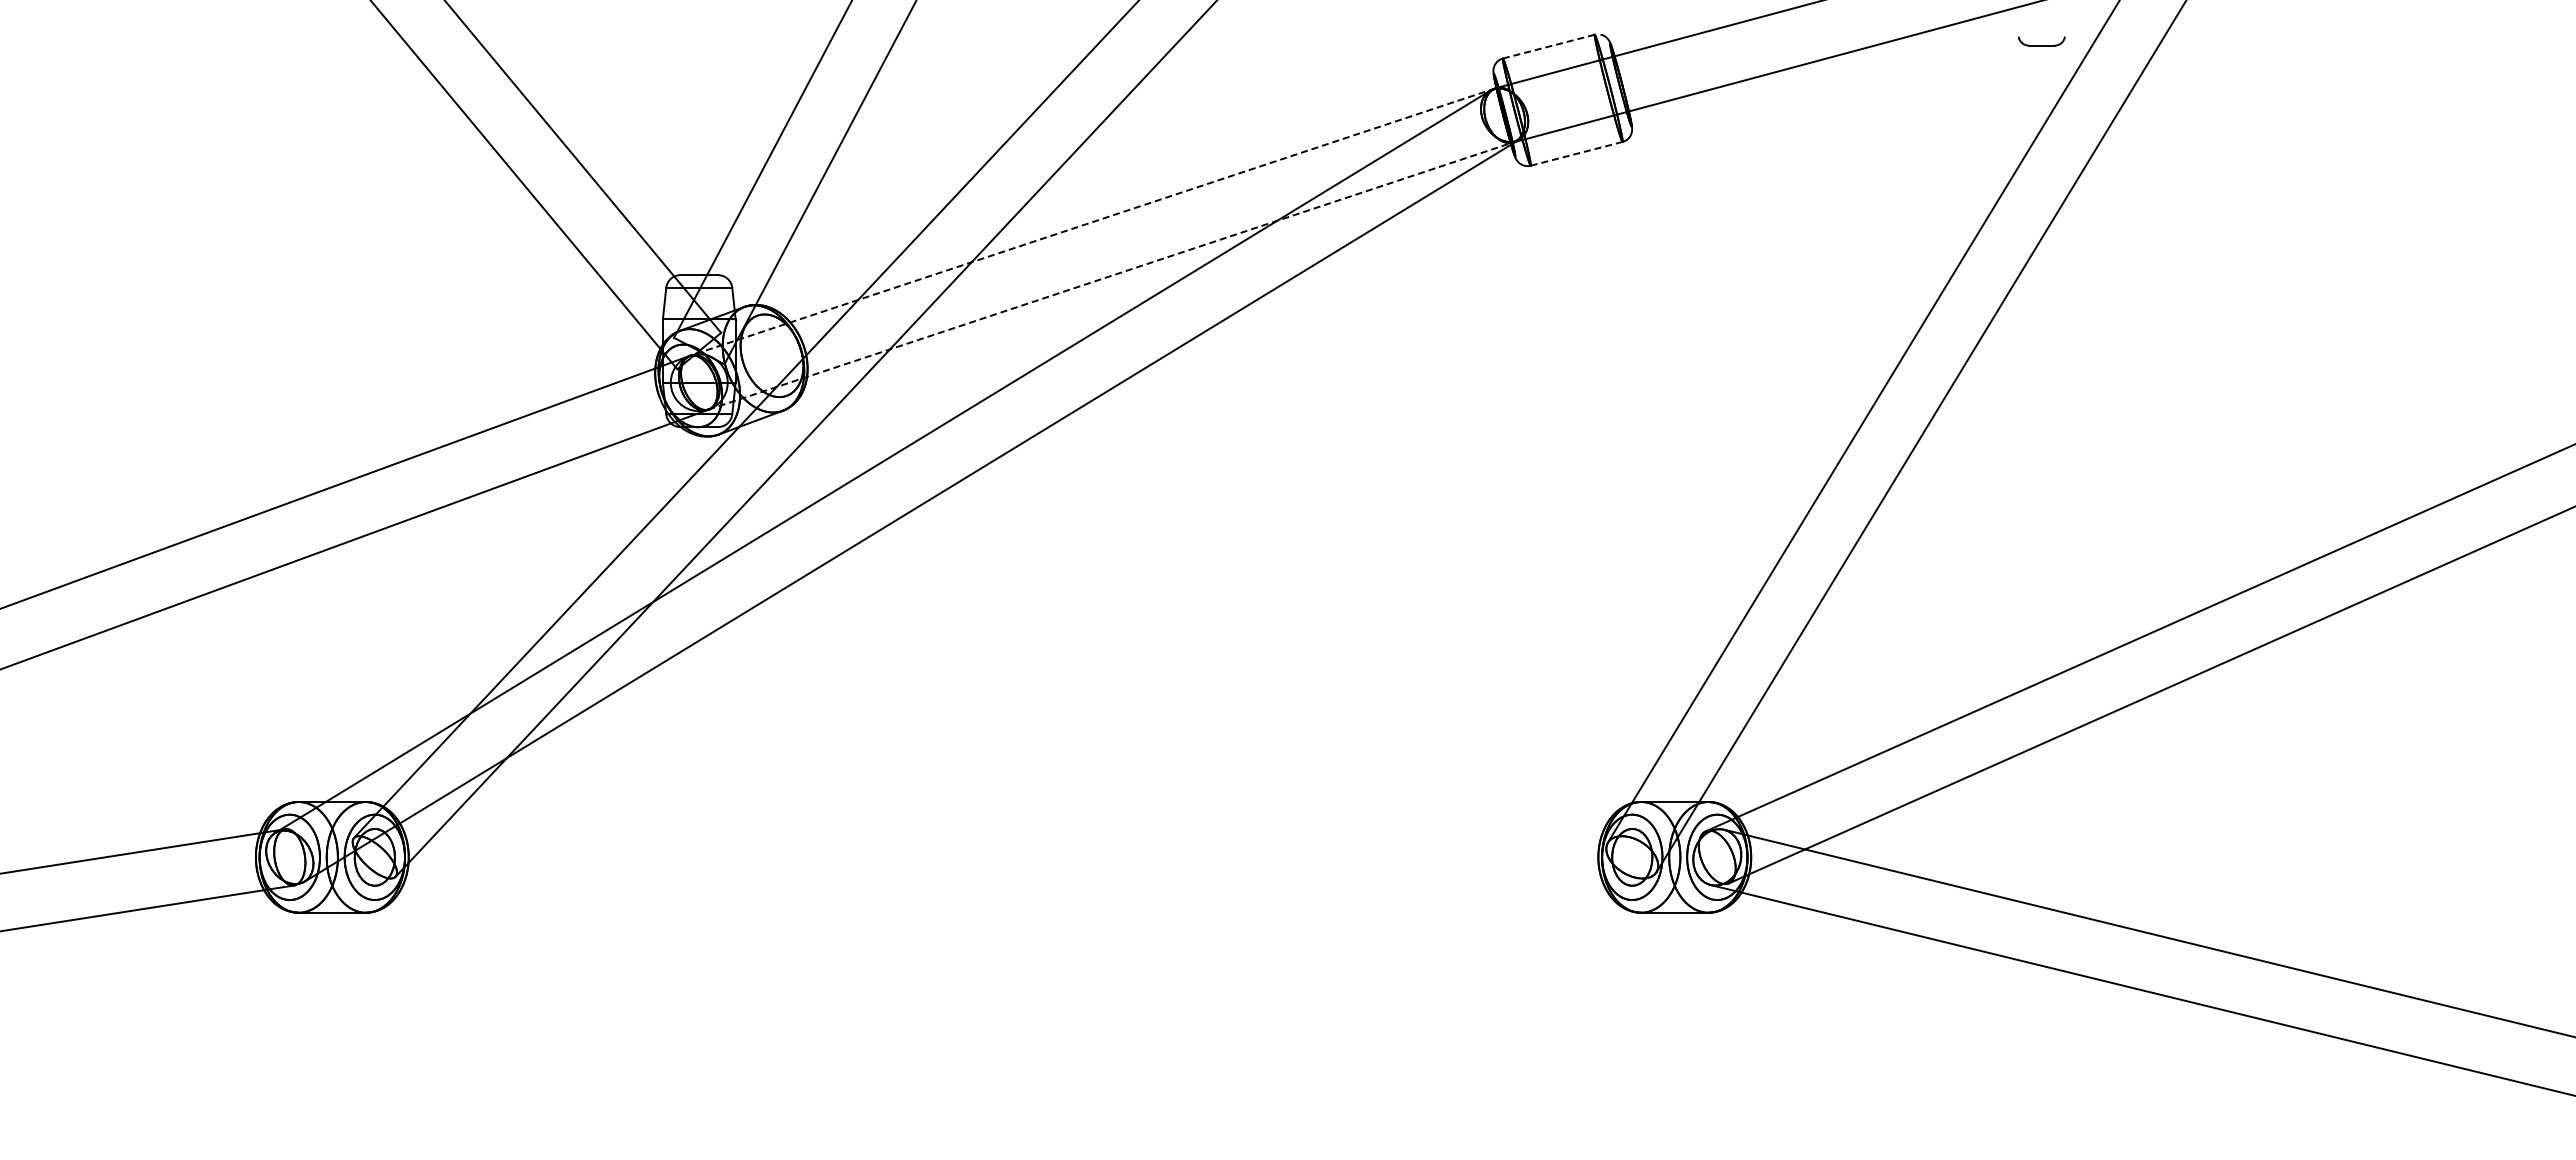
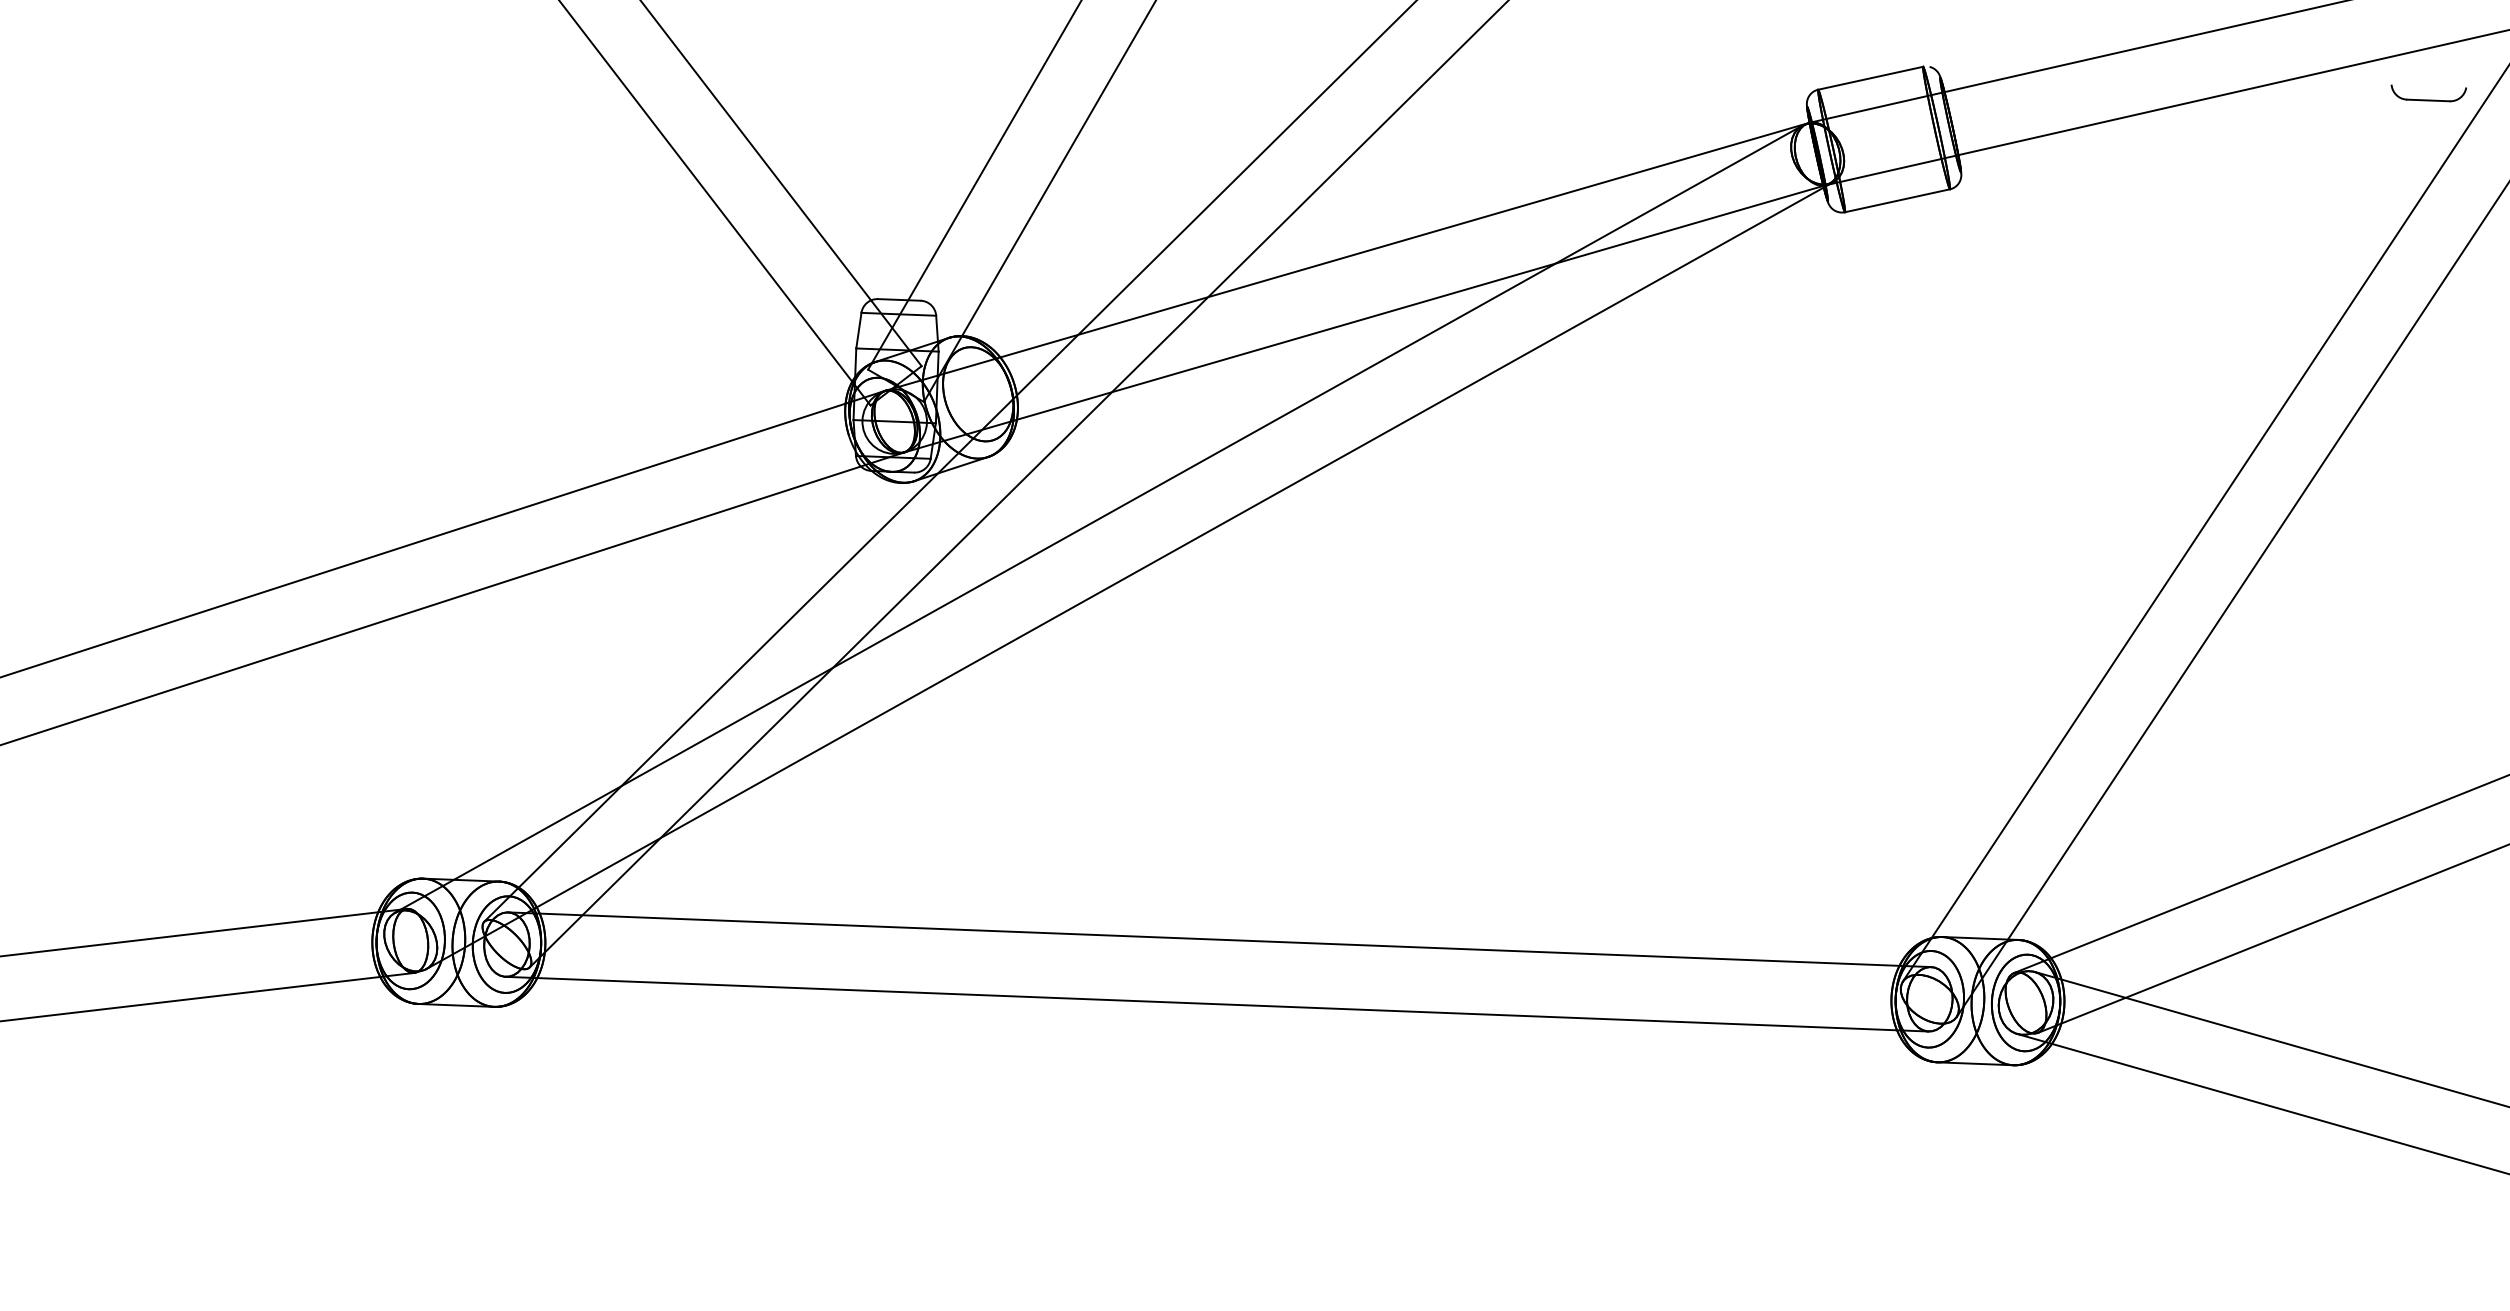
part: (2041, 41) -> (2428, 93), size x1.43
line: (1548, 46) -> (1870, 78), dashed -> solid
line: (1577, 153) -> (1898, 200), dashed -> solid
line: (1092, 222) -> (1346, 257), dashed -> solid
line: (1111, 275) -> (1365, 318), dashed -> solid
line: (1003, 828) -> (1219, 939), added
line: (1003, 885) -> (1217, 1003), added

